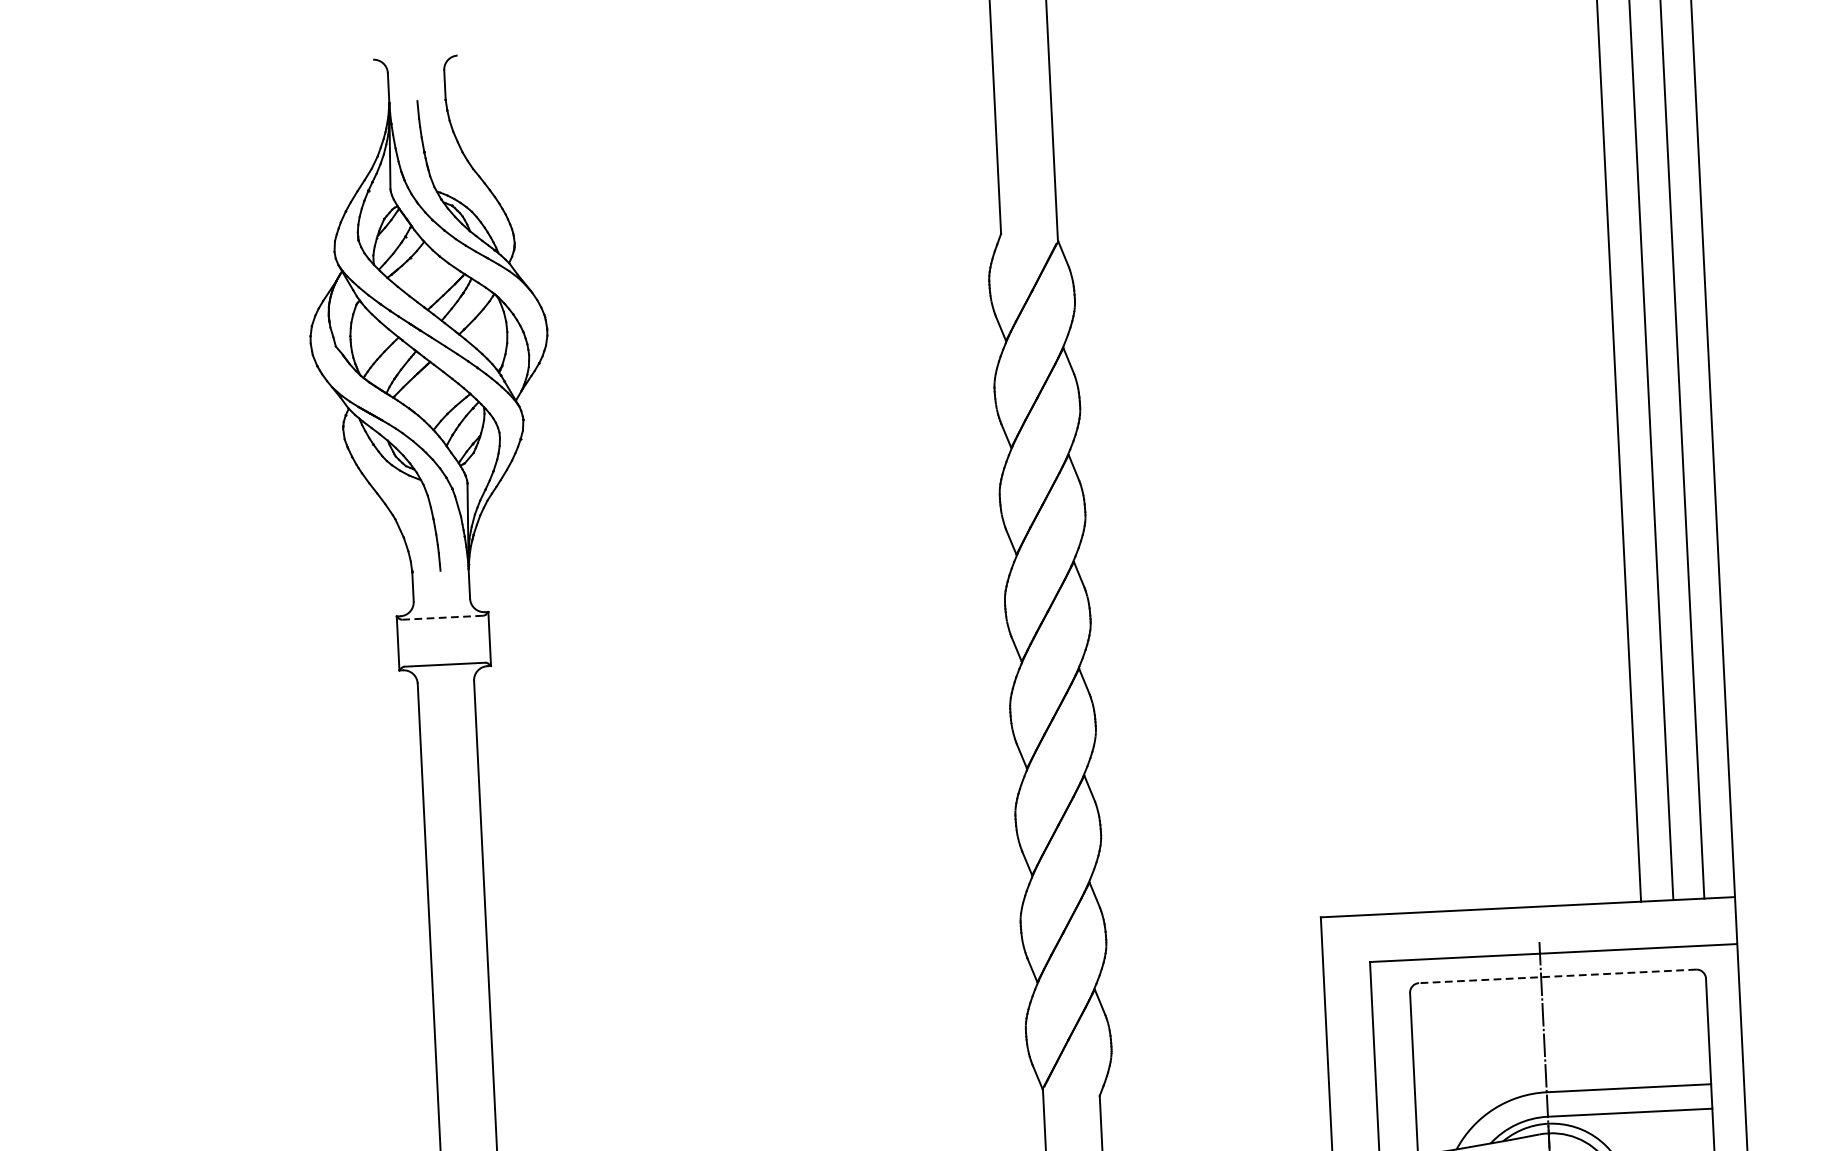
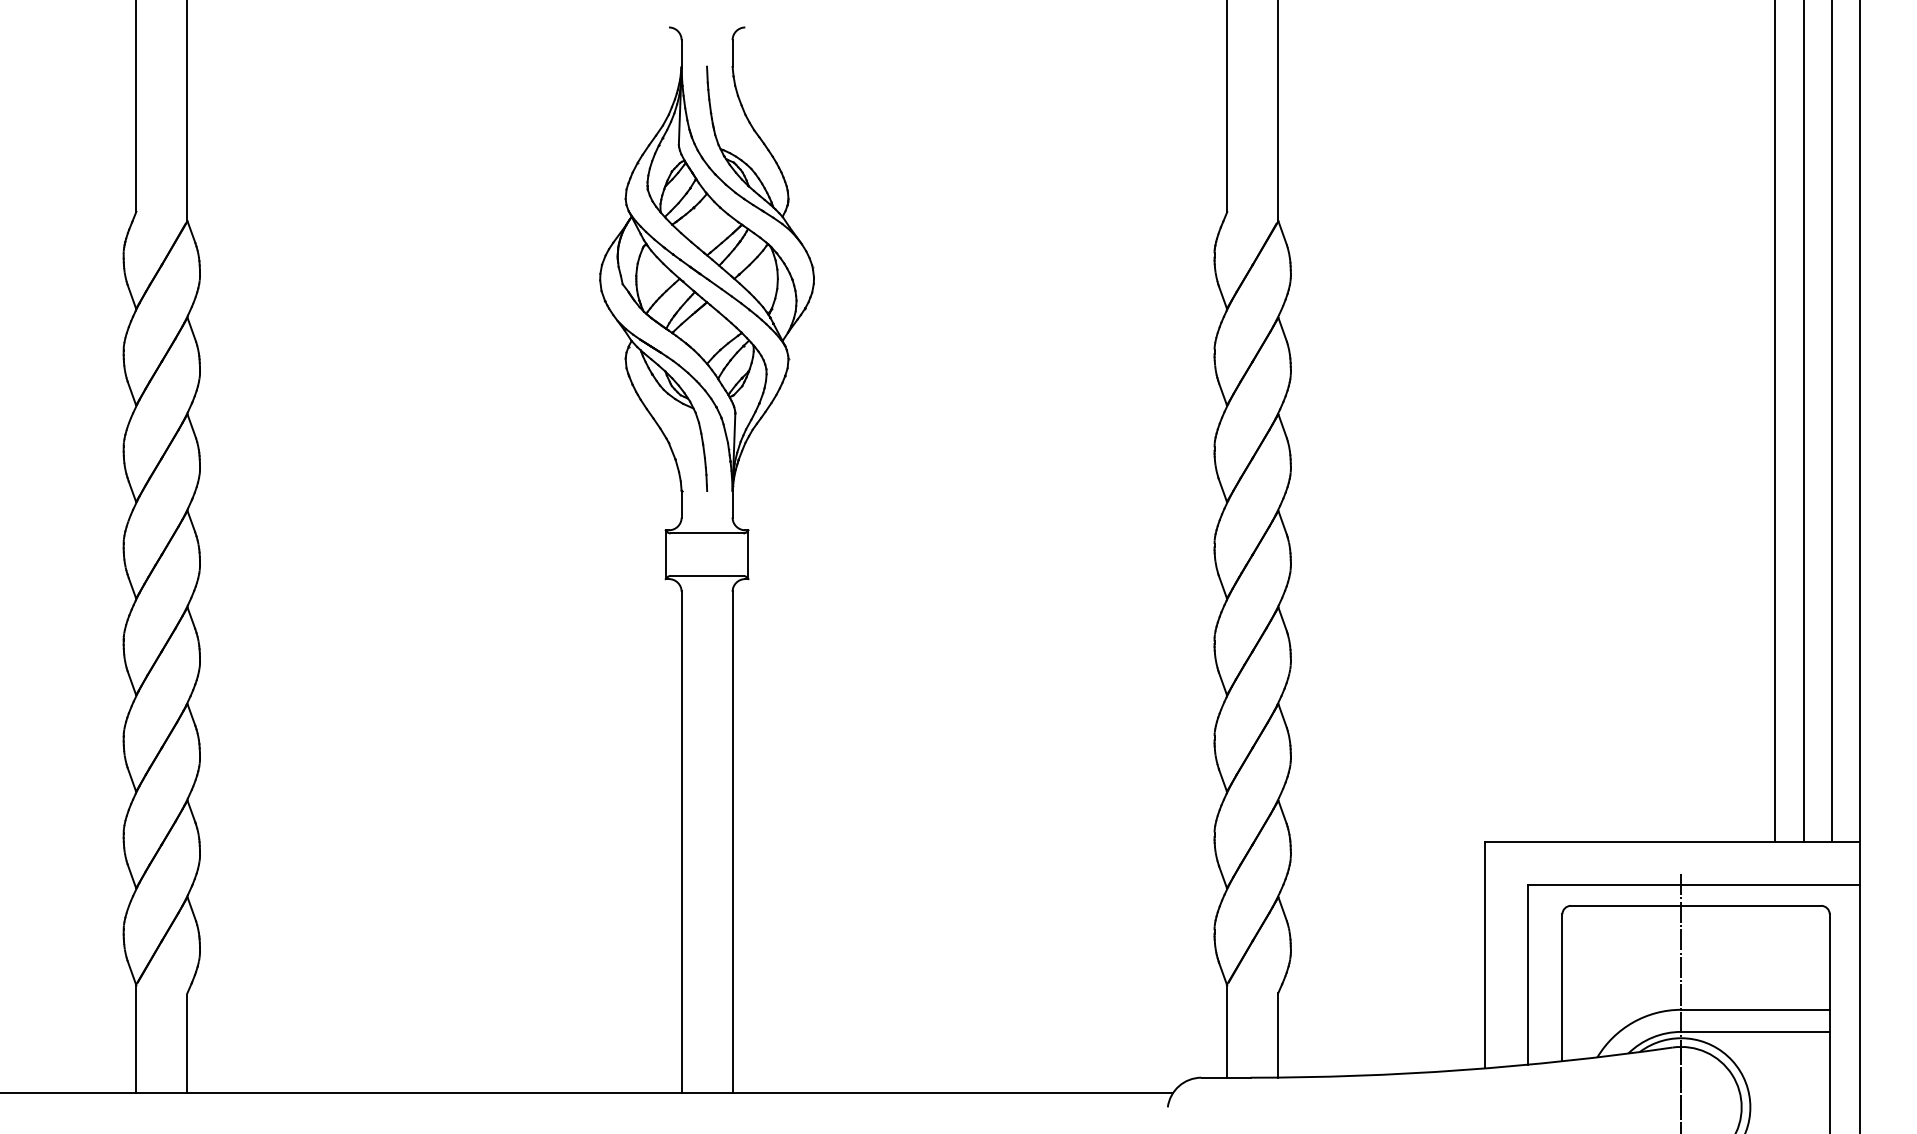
line: (442, 617) -> (706, 533), dashed -> solid
line: (1556, 976) -> (1695, 905), dashed -> solid

